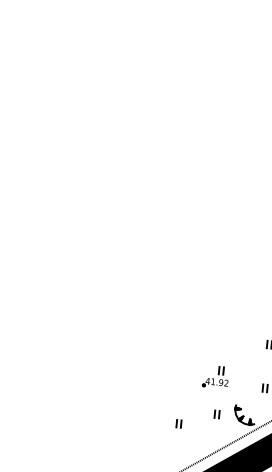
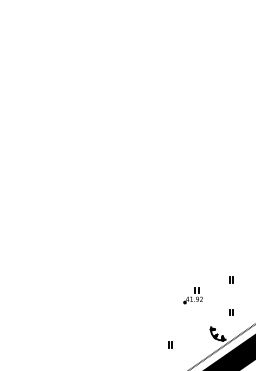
part: (214, 376) -> (192, 295), moved
part: (216, 413) -> (197, 334), removed

